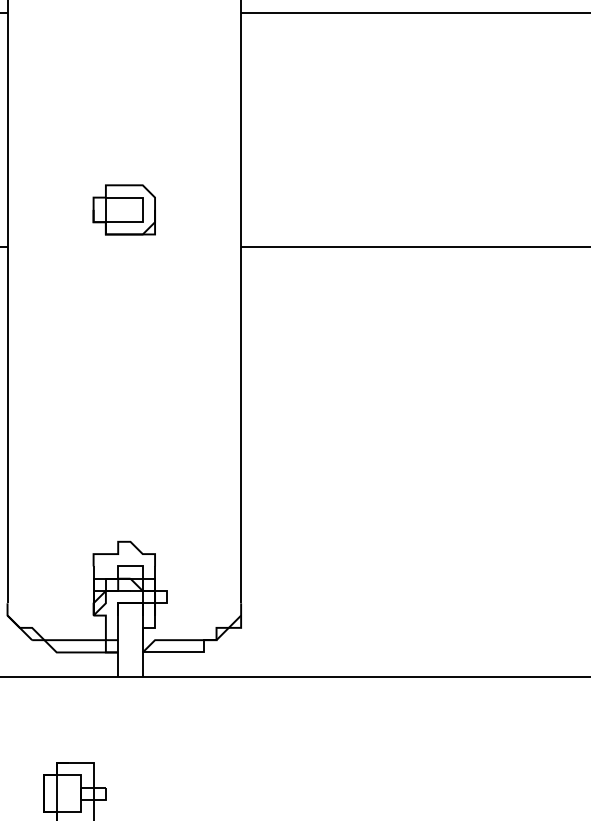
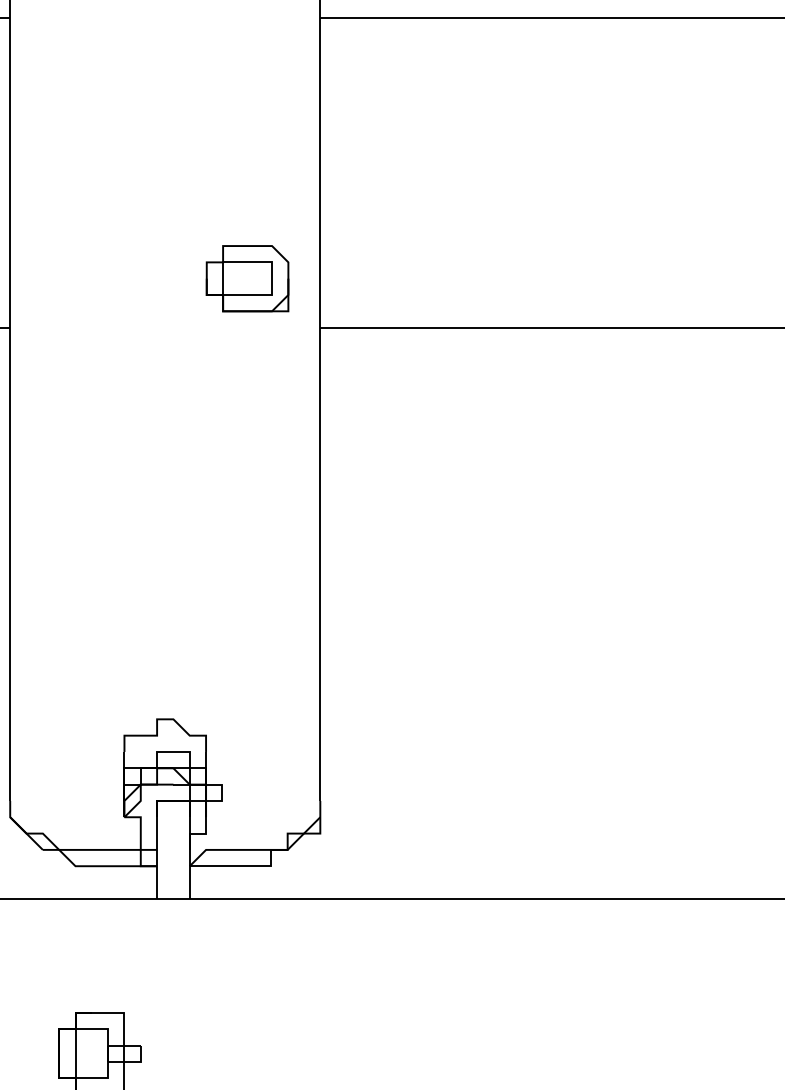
part: (123, 209) -> (246, 278), moved

